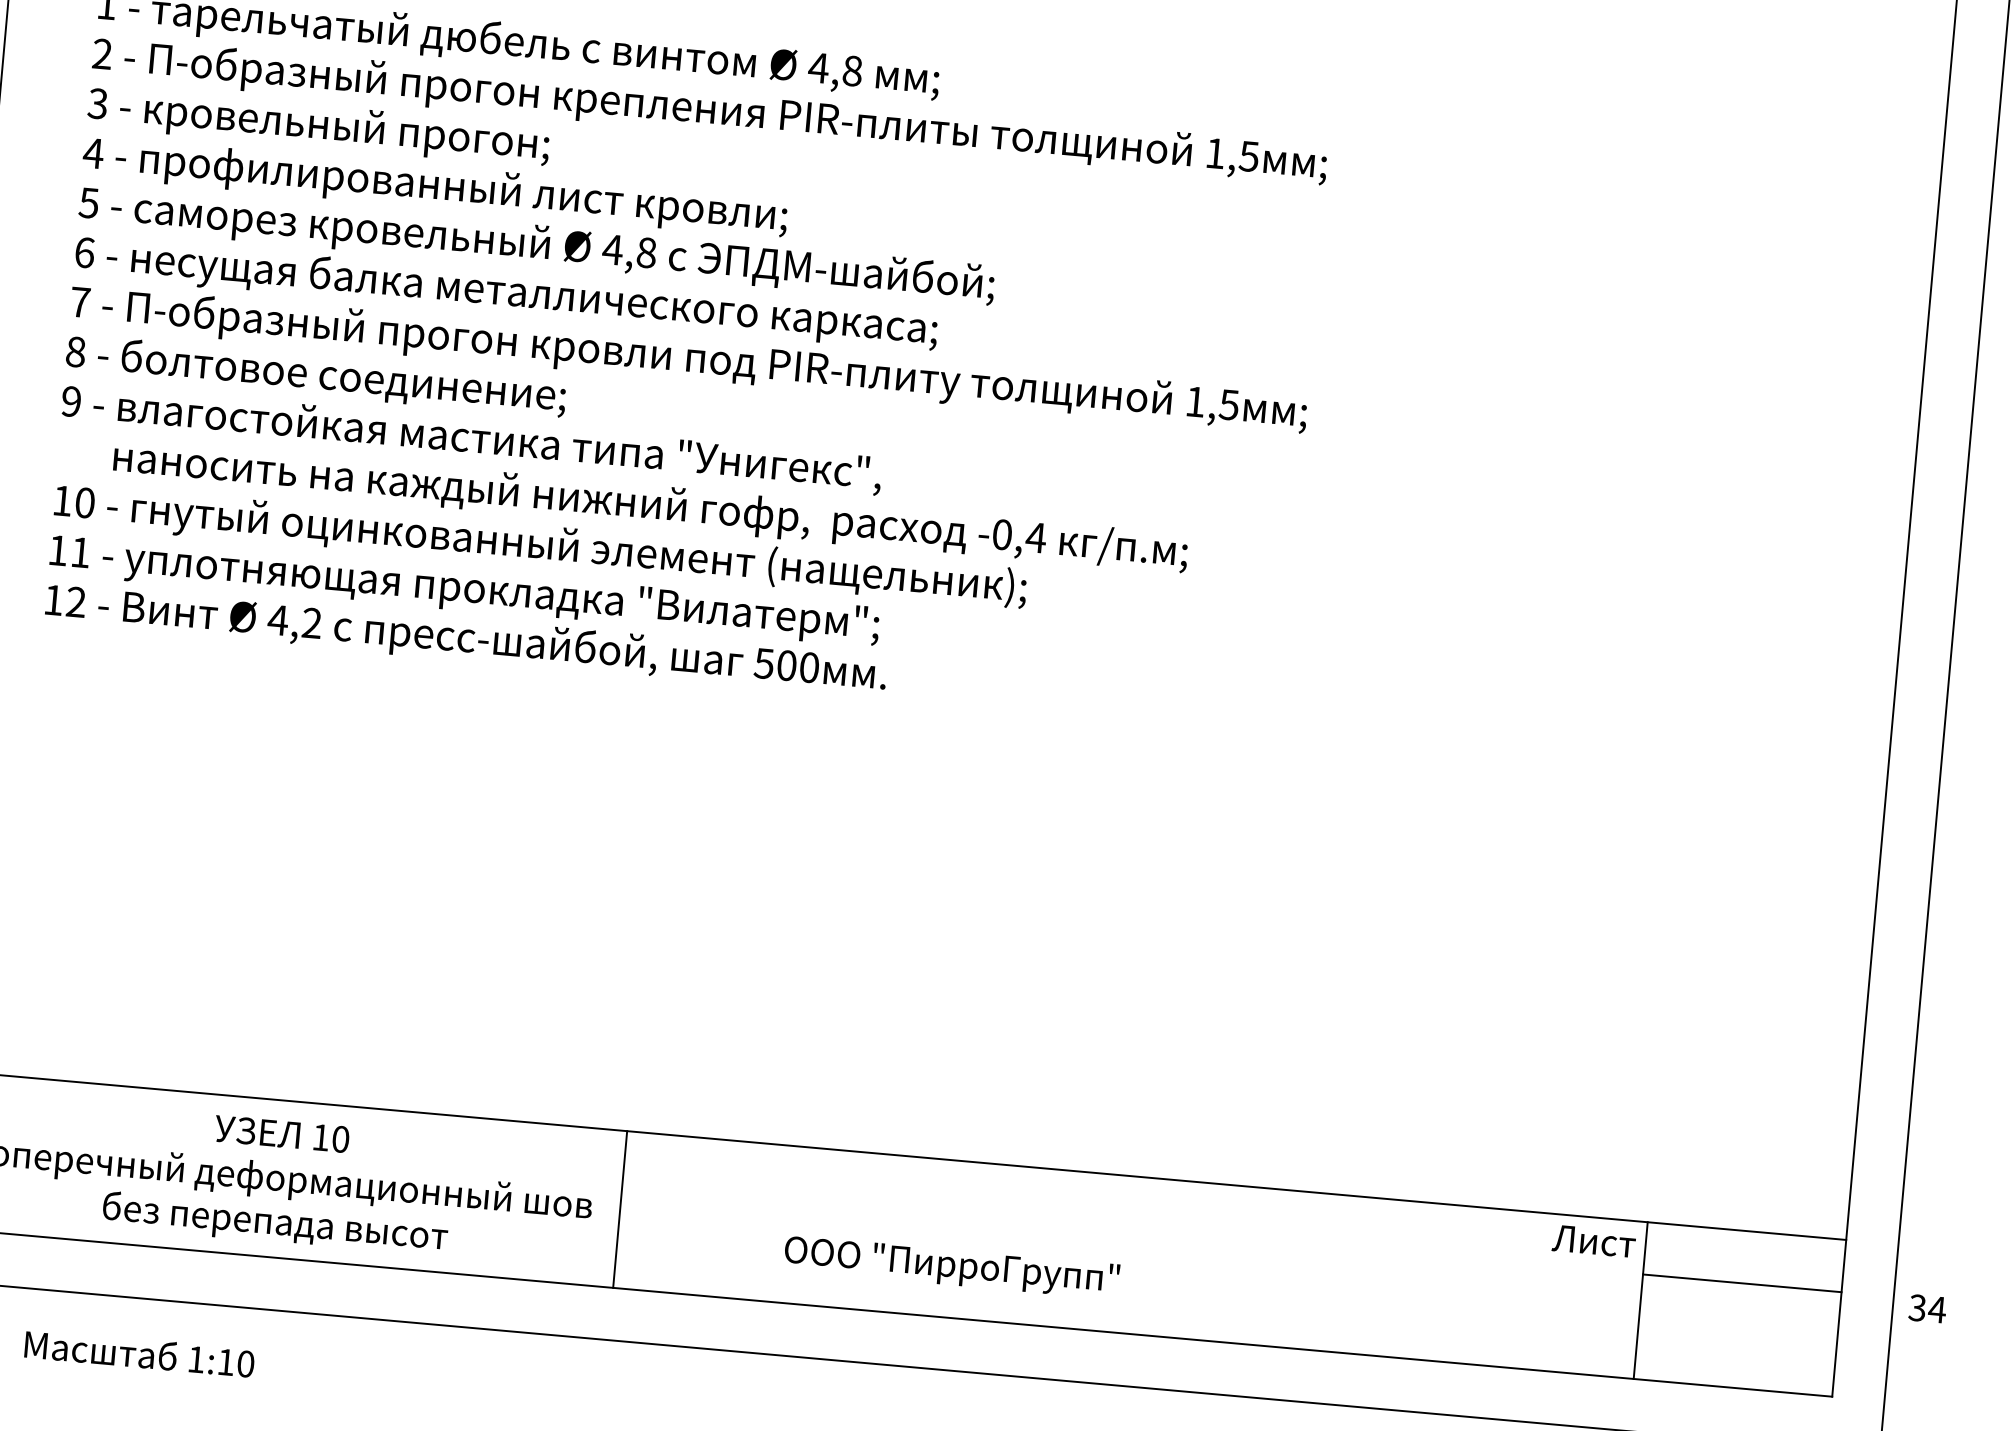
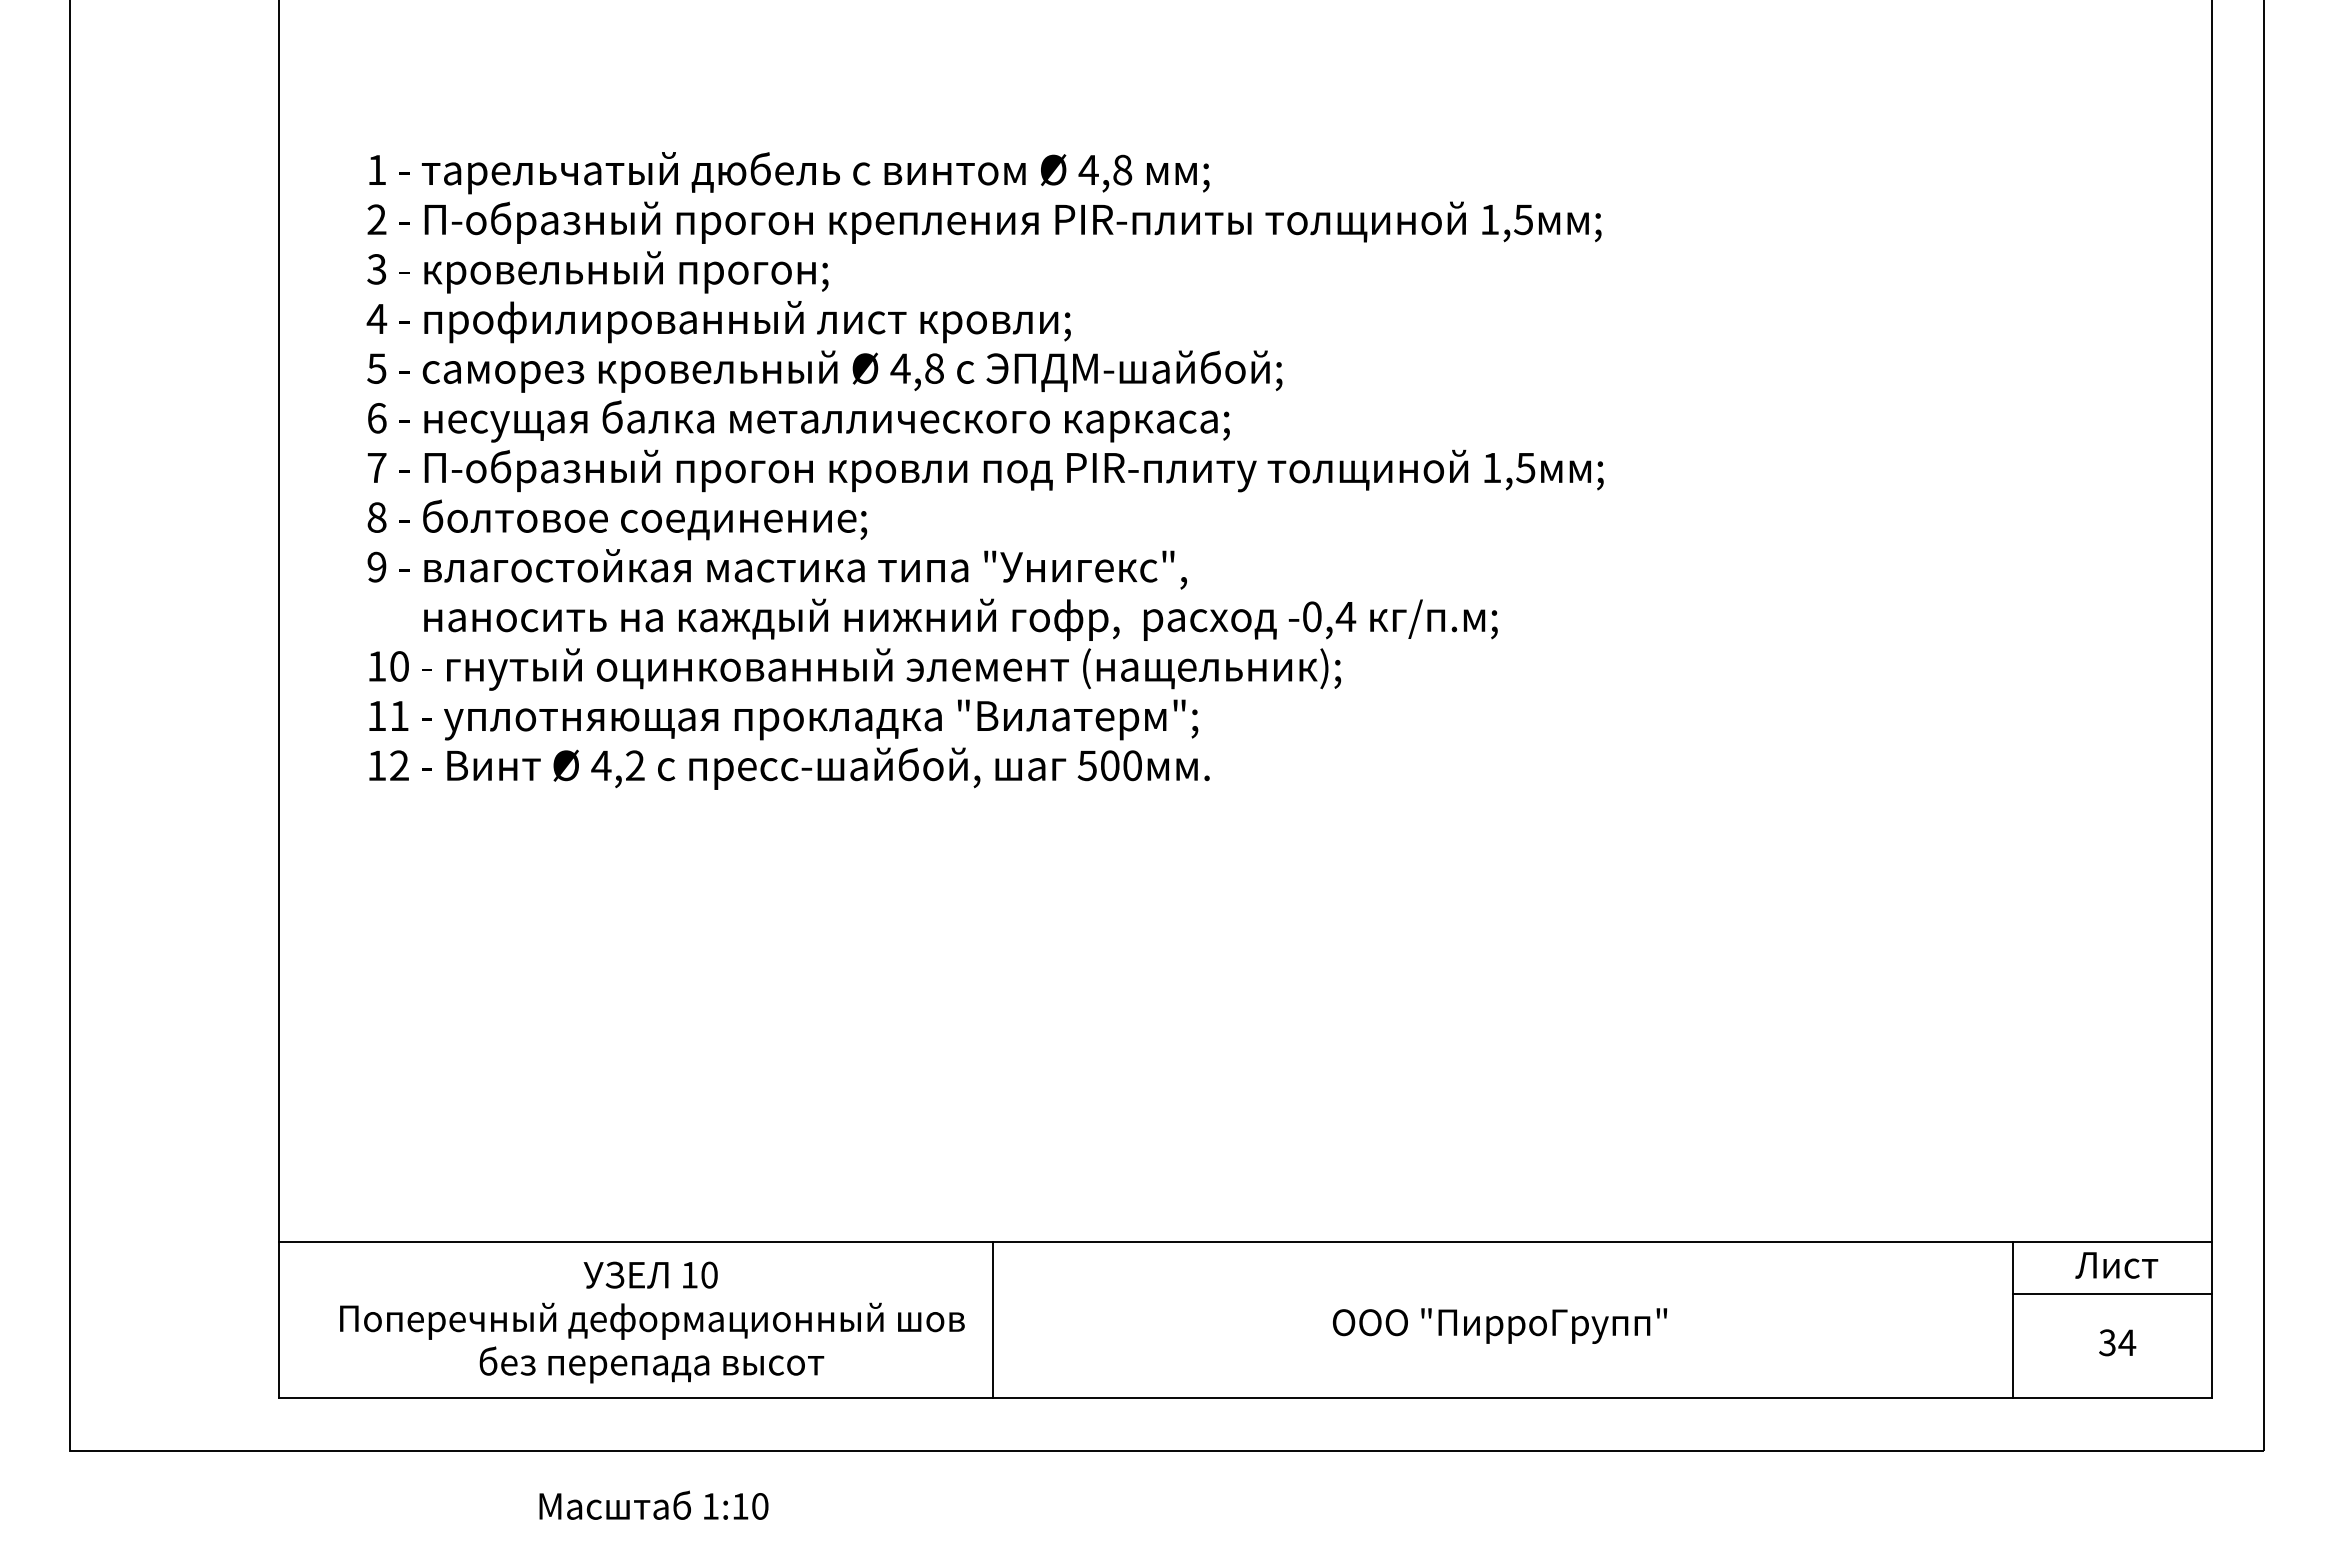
text: (1593, 1241) -> (2116, 1265), moved
text: (952, 1266) -> (1500, 1325), moved
text: (1927, 1308) -> (2117, 1342), moved
text: (139, 1352) -> (653, 1504), moved

